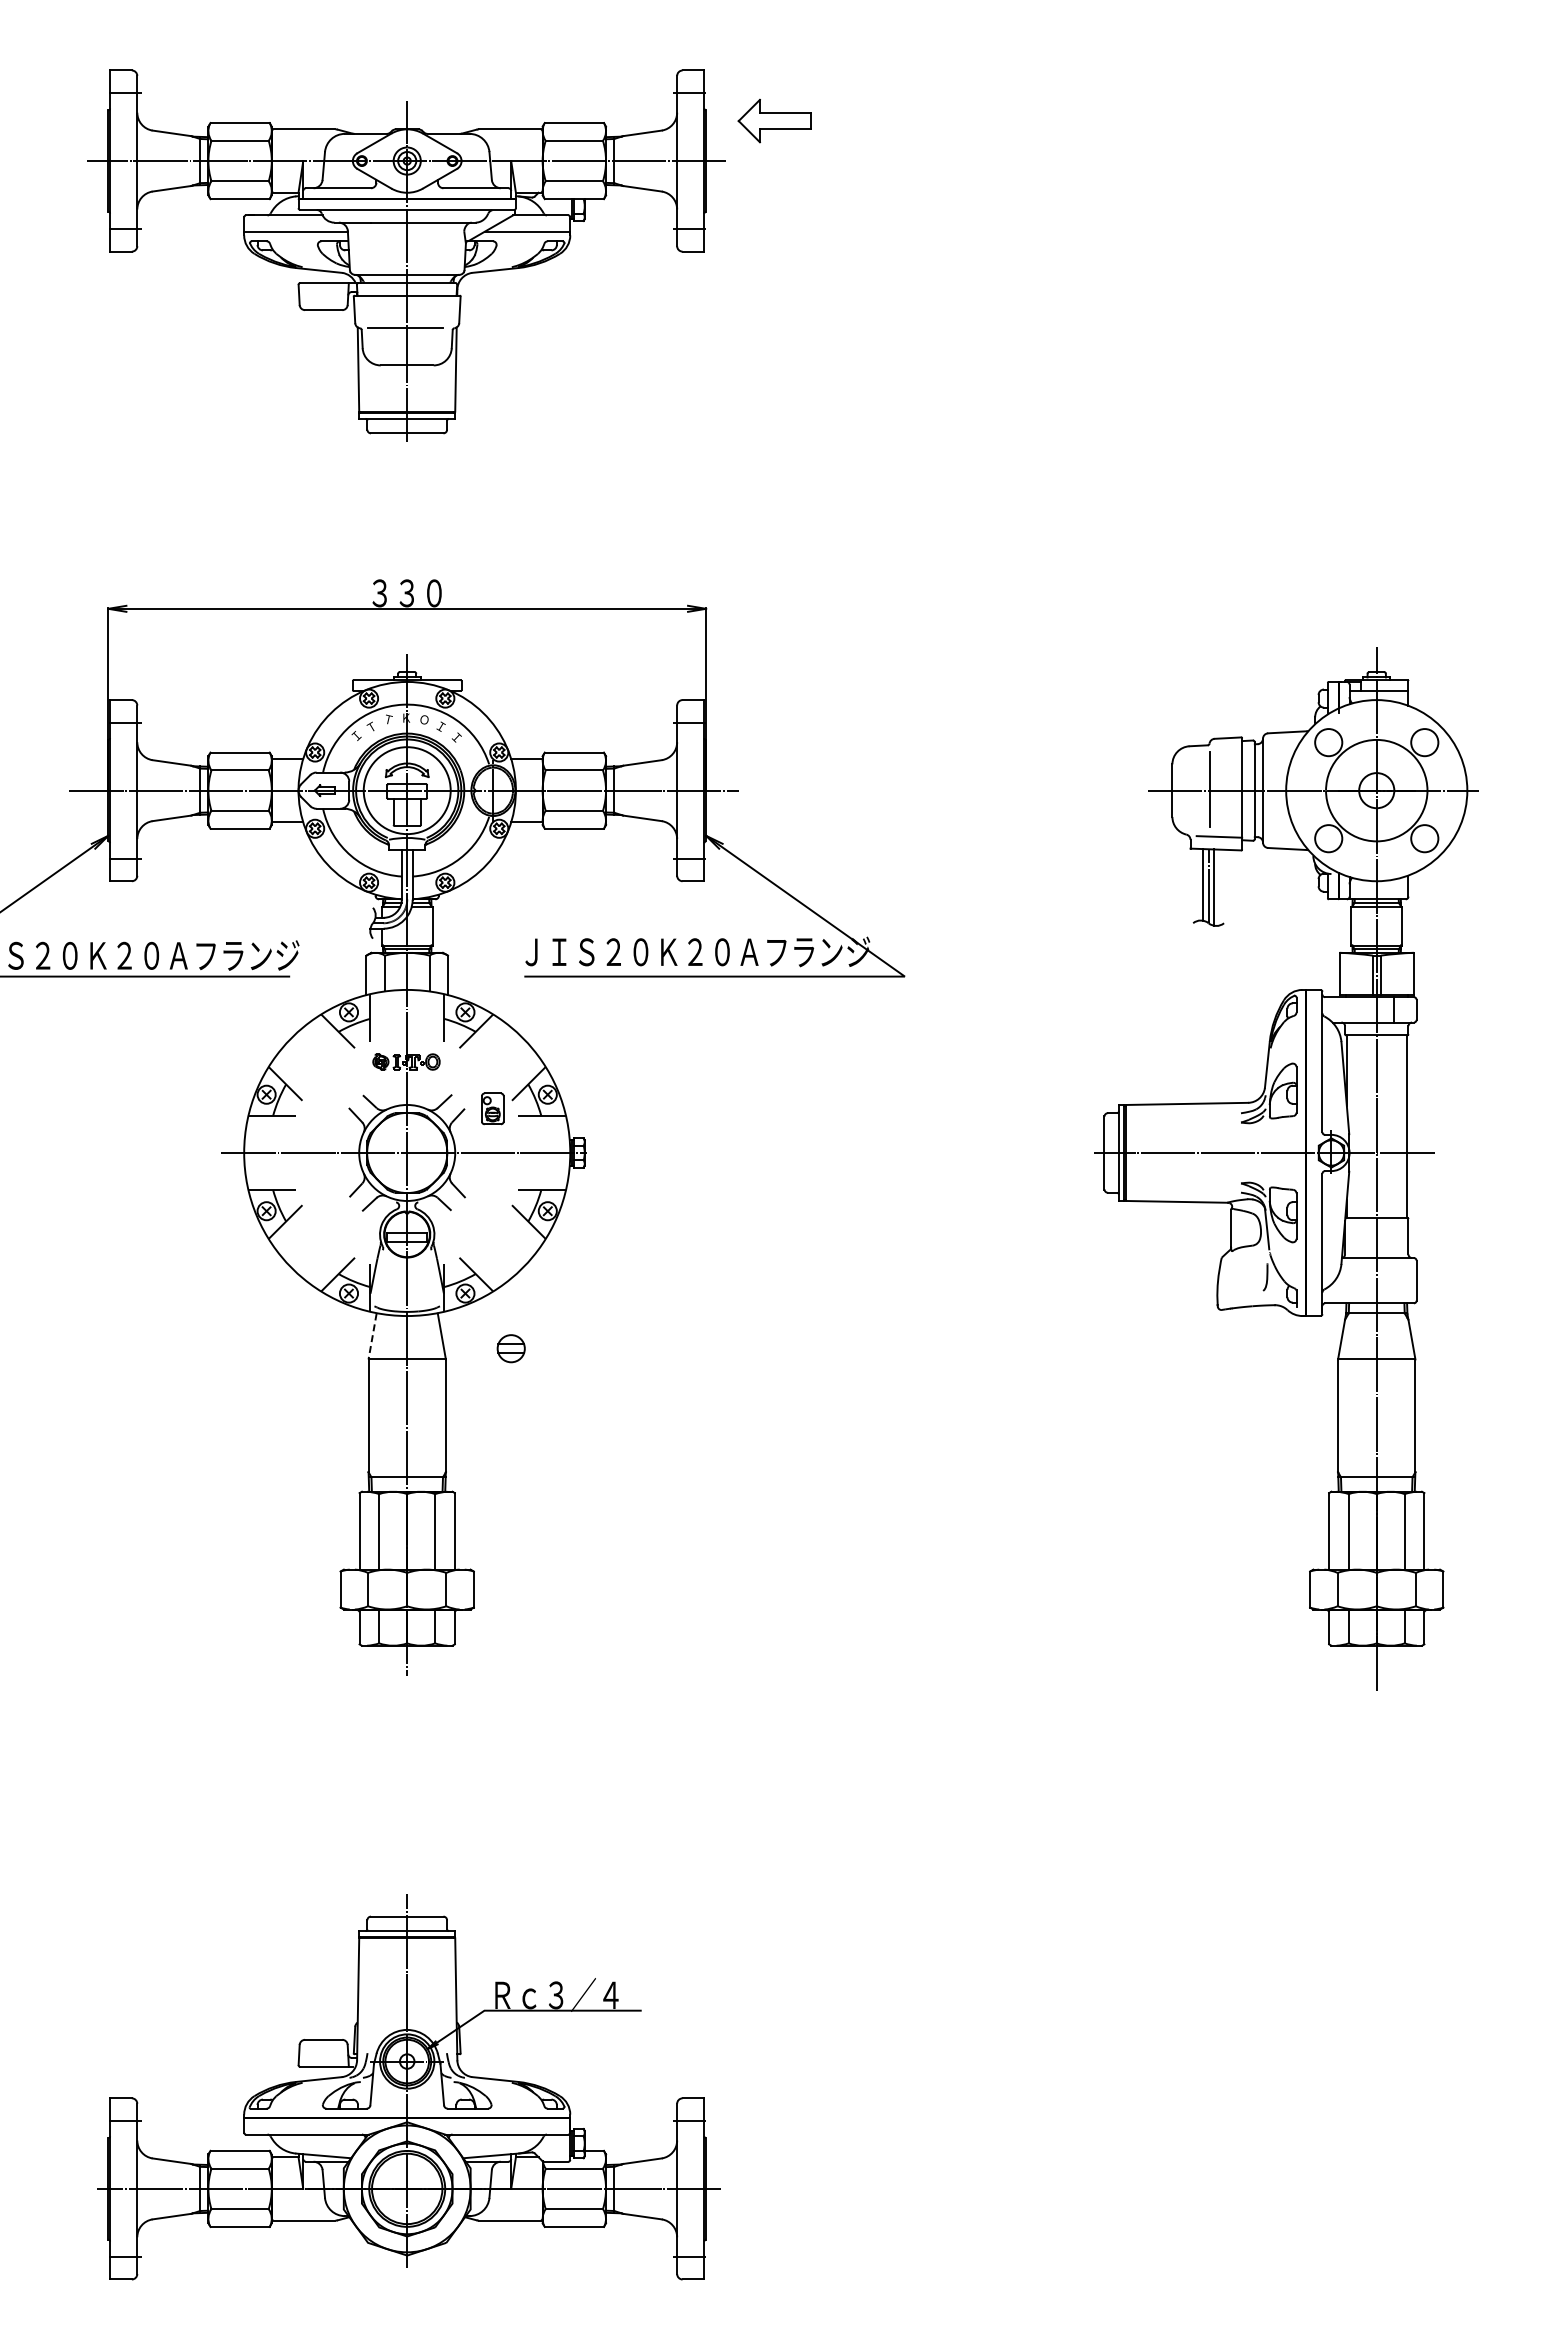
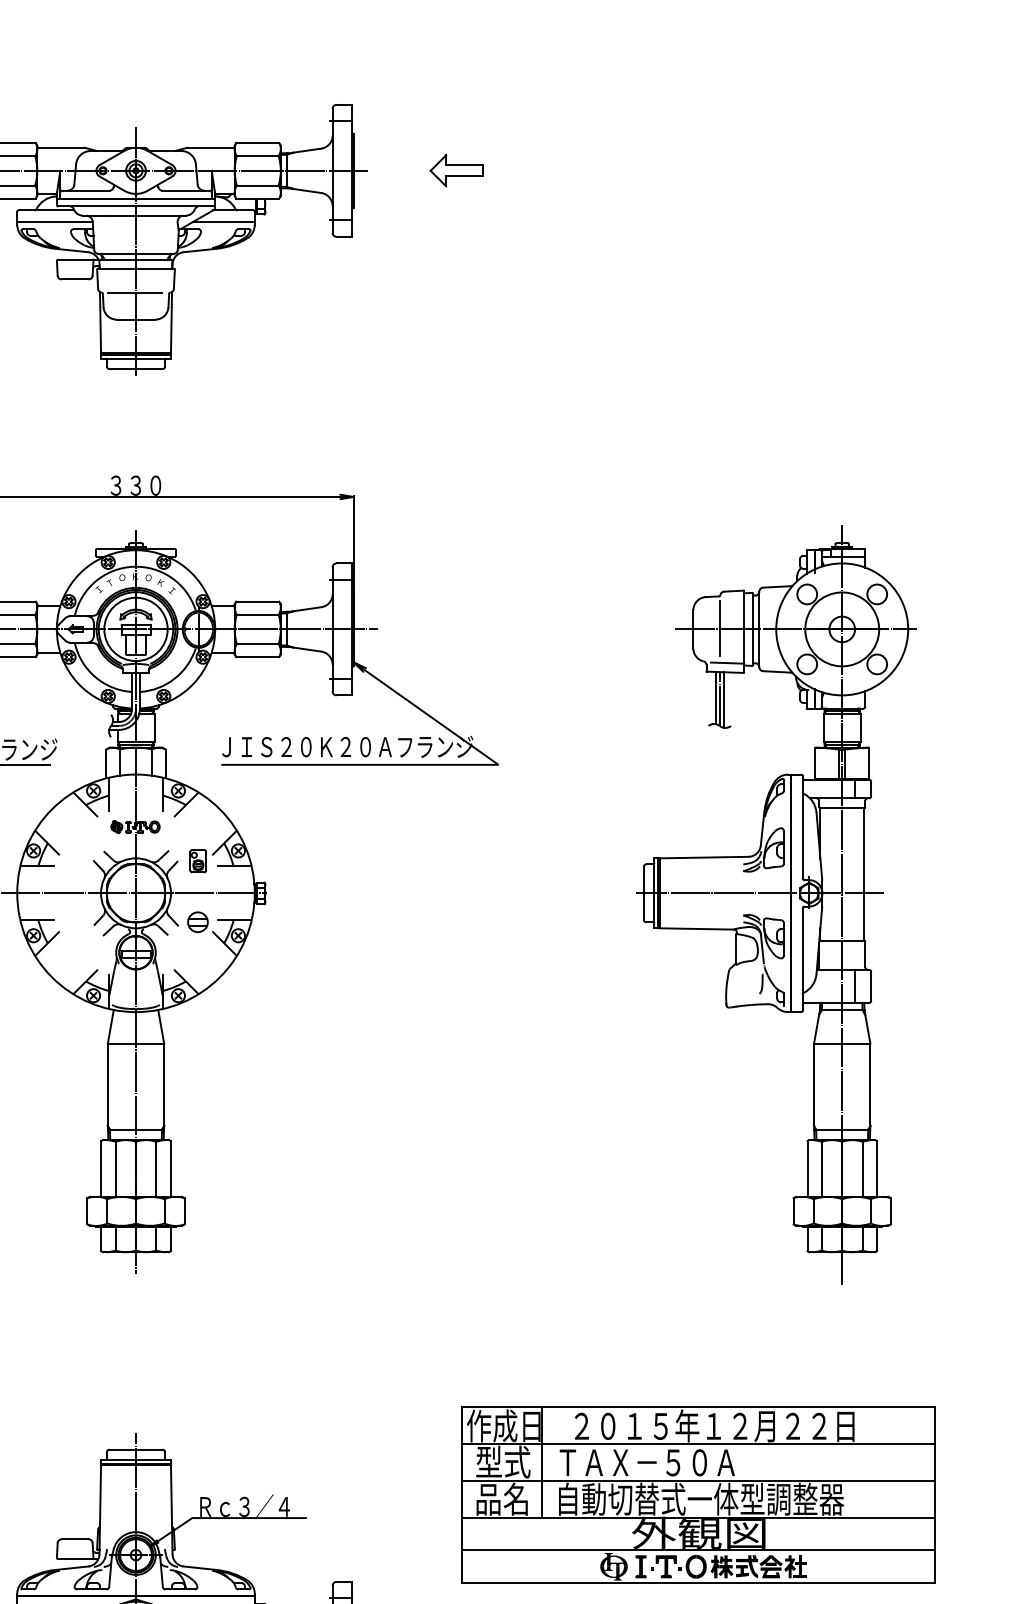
part: (774, 120) -> (456, 170), moved
text: (388, 719) -> (122, 577), Ｔ -> Ｏ
text: (441, 727) -> (160, 583), Ｉ -> Ｋ
line: (1394, 1280) -> (855, 986), added
line: (372, 1336) -> (110, 1027), dashed -> solid
part: (510, 1348) -> (197, 922), moved
part: (1179, 1978) -> (698, 1494), added

